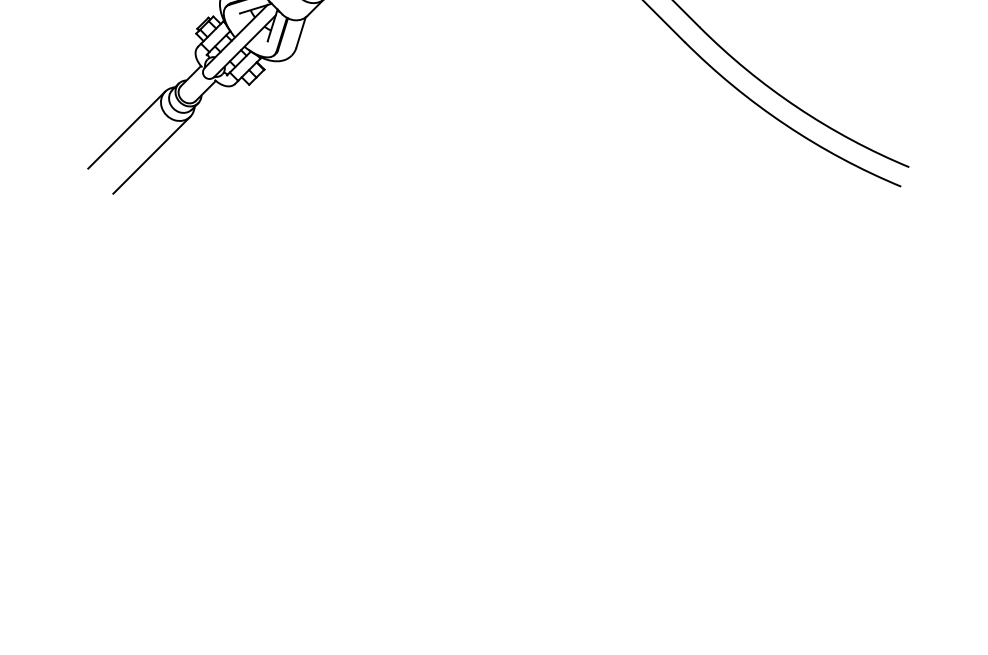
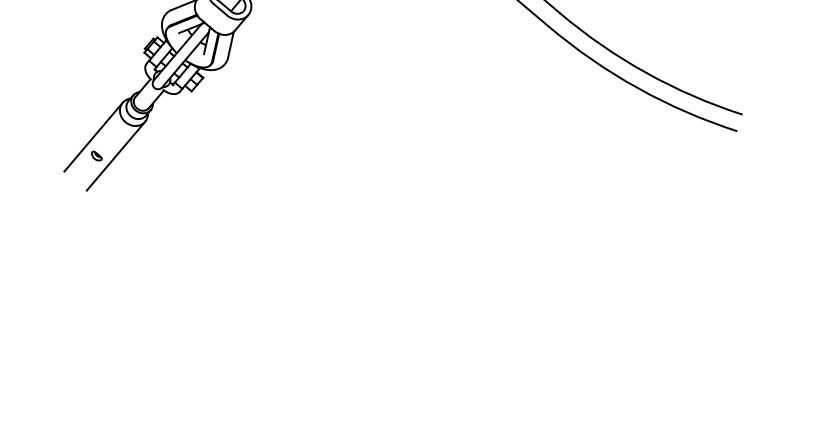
part: (128, 152) -> (96, 155), added

